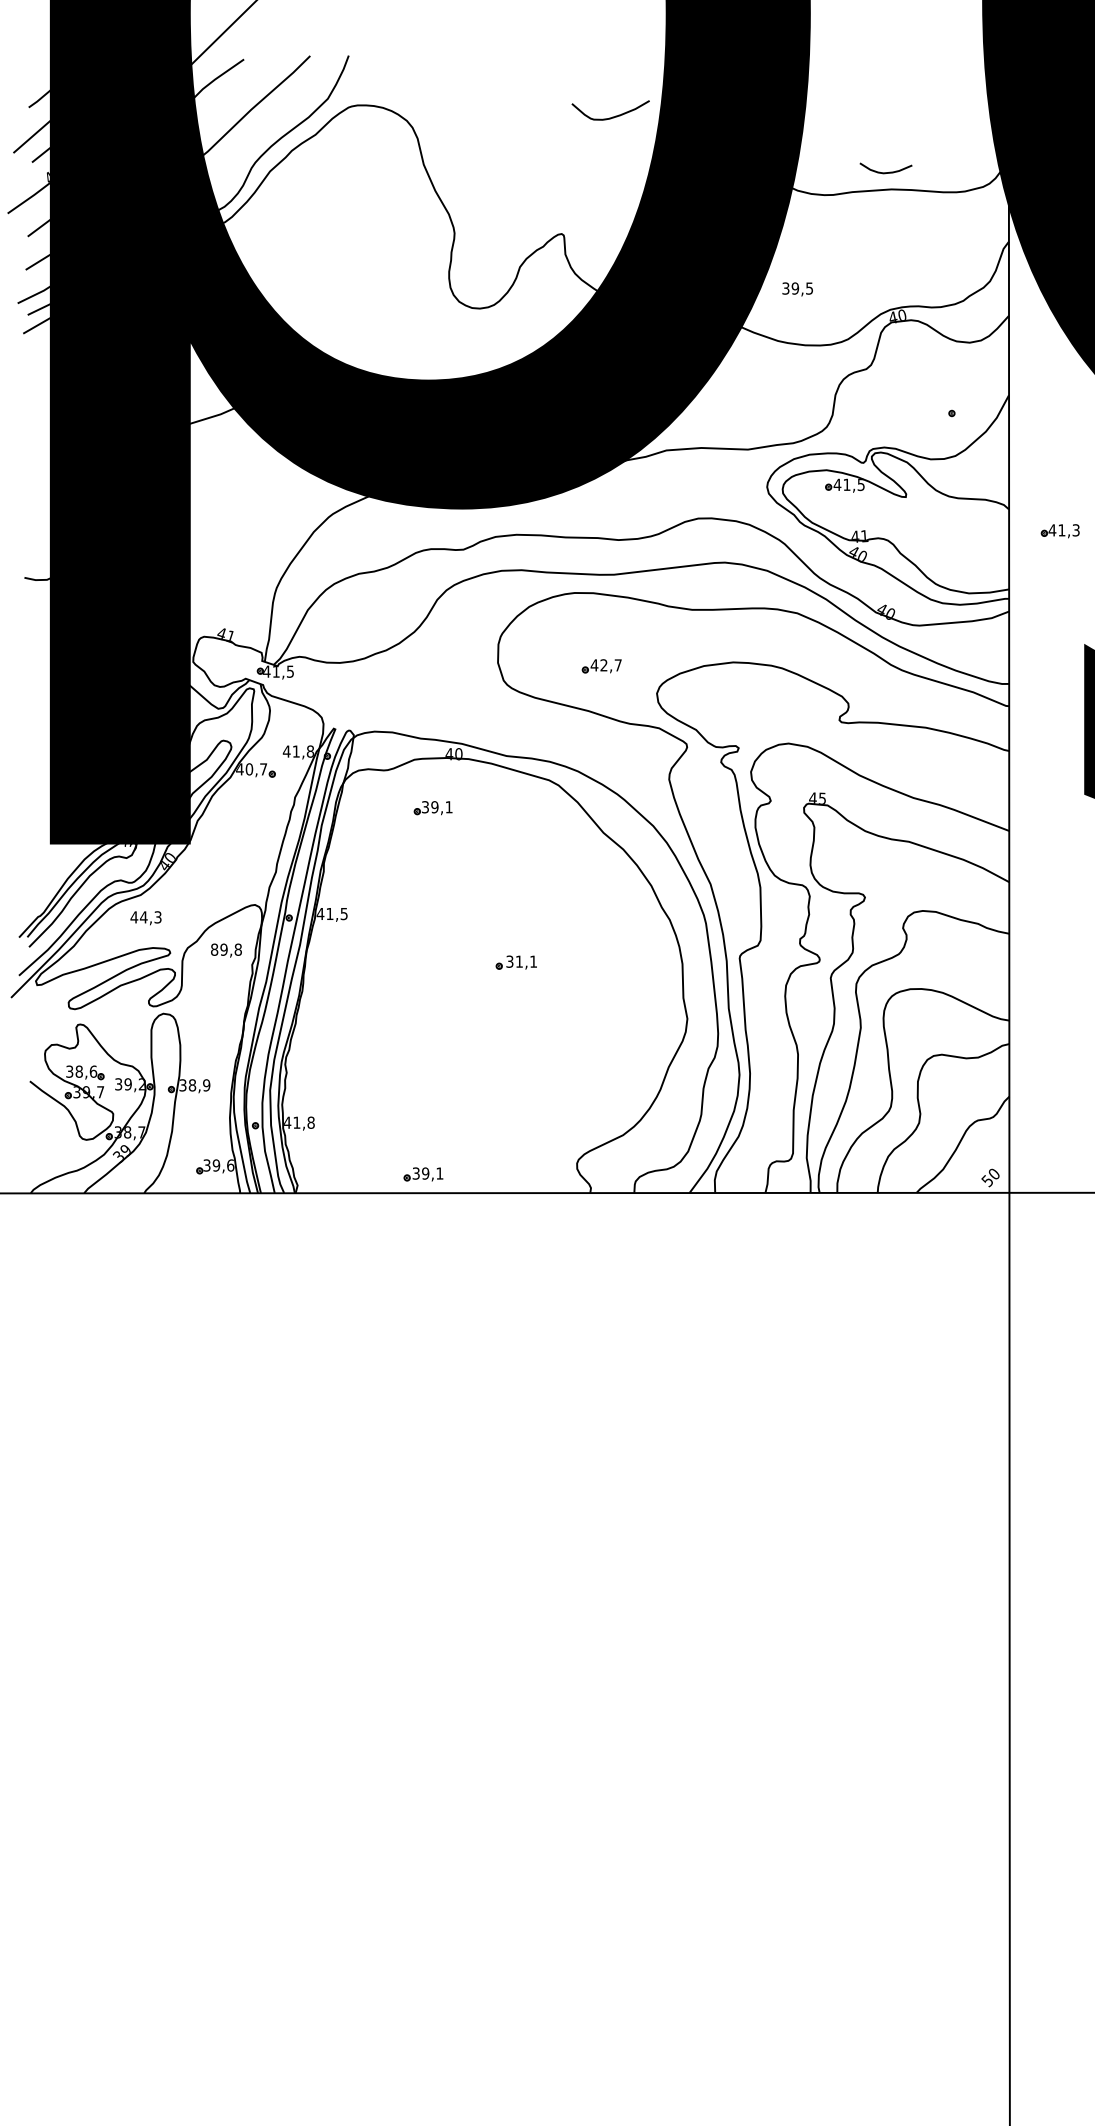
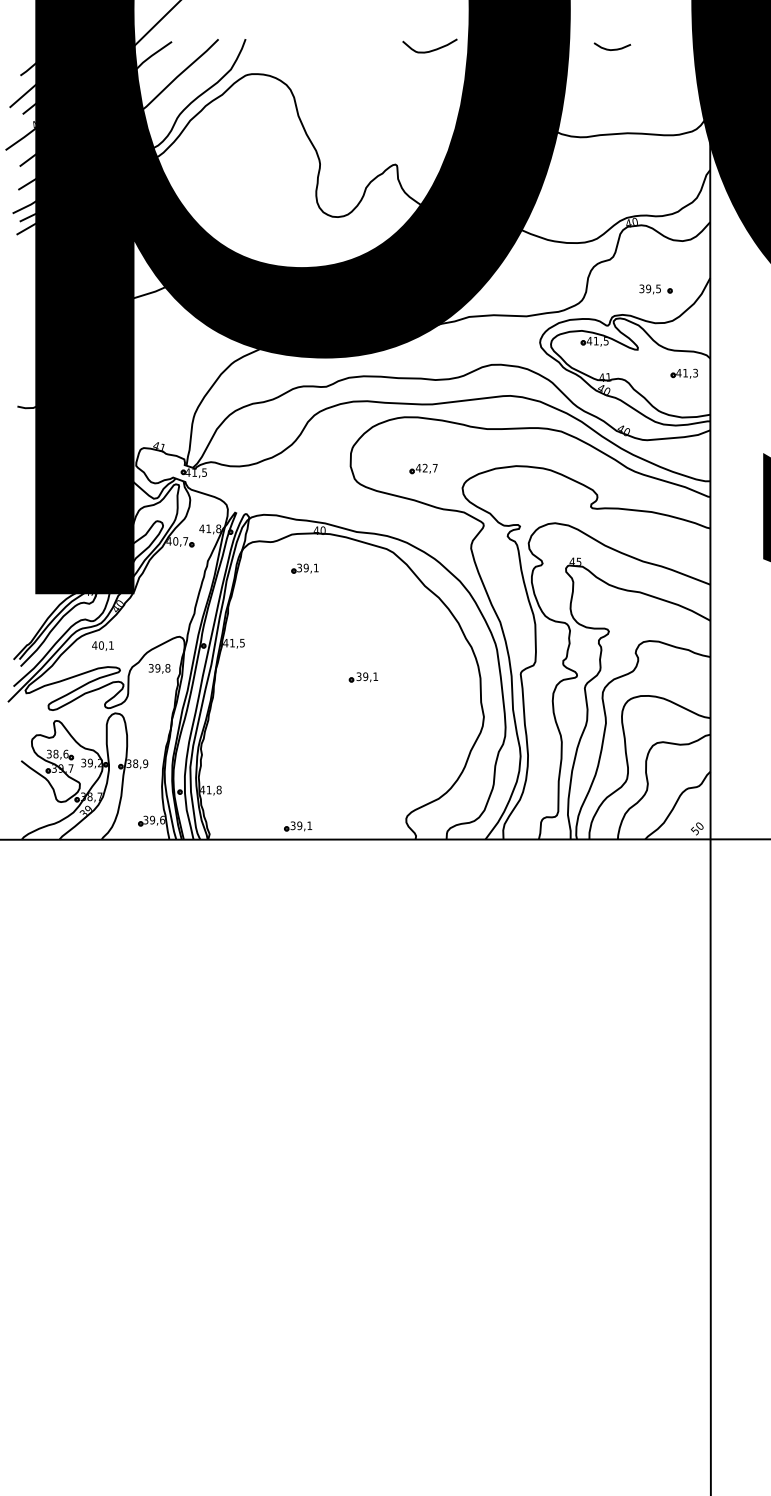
curve: (612, 116) -> (431, 50), moved
curve: (885, 172) -> (612, 49), moved
text: (797, 289) -> (650, 289), moved
part: (1059, 531) -> (683, 373), moved
text: (150, 917) -> (106, 645), 44,3 -> 40,1
text: (214, 949) -> (151, 668), 89,8 -> 39,8
text: (519, 961) -> (365, 676), 31,1 -> 39,1

